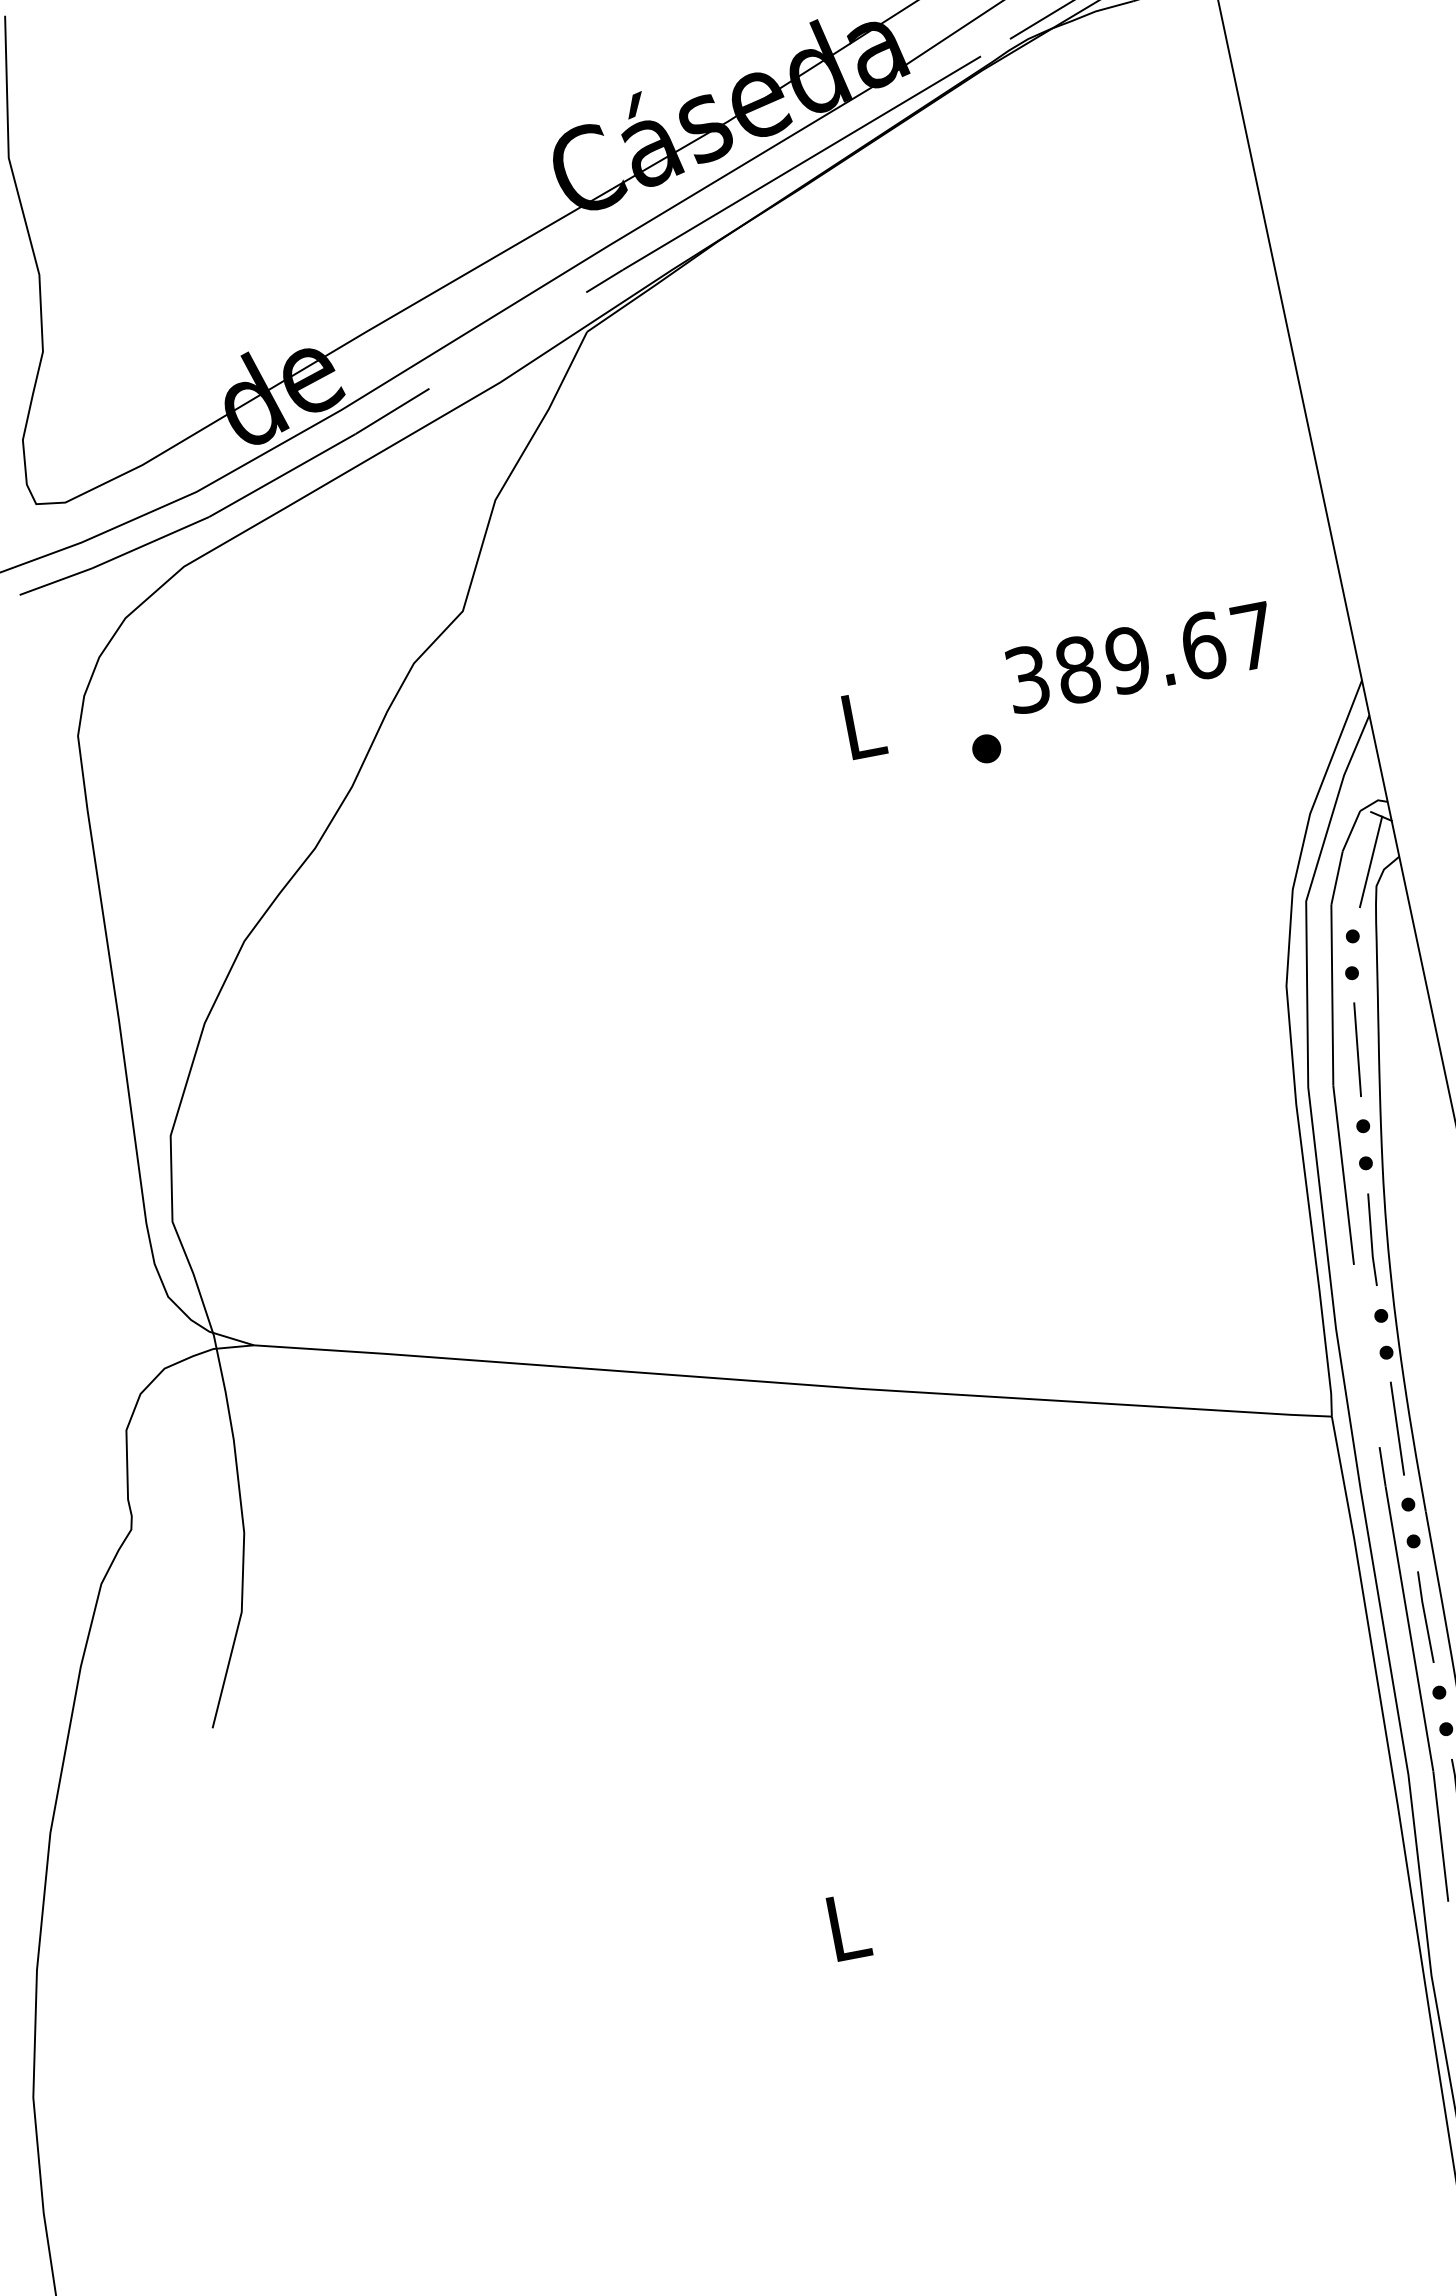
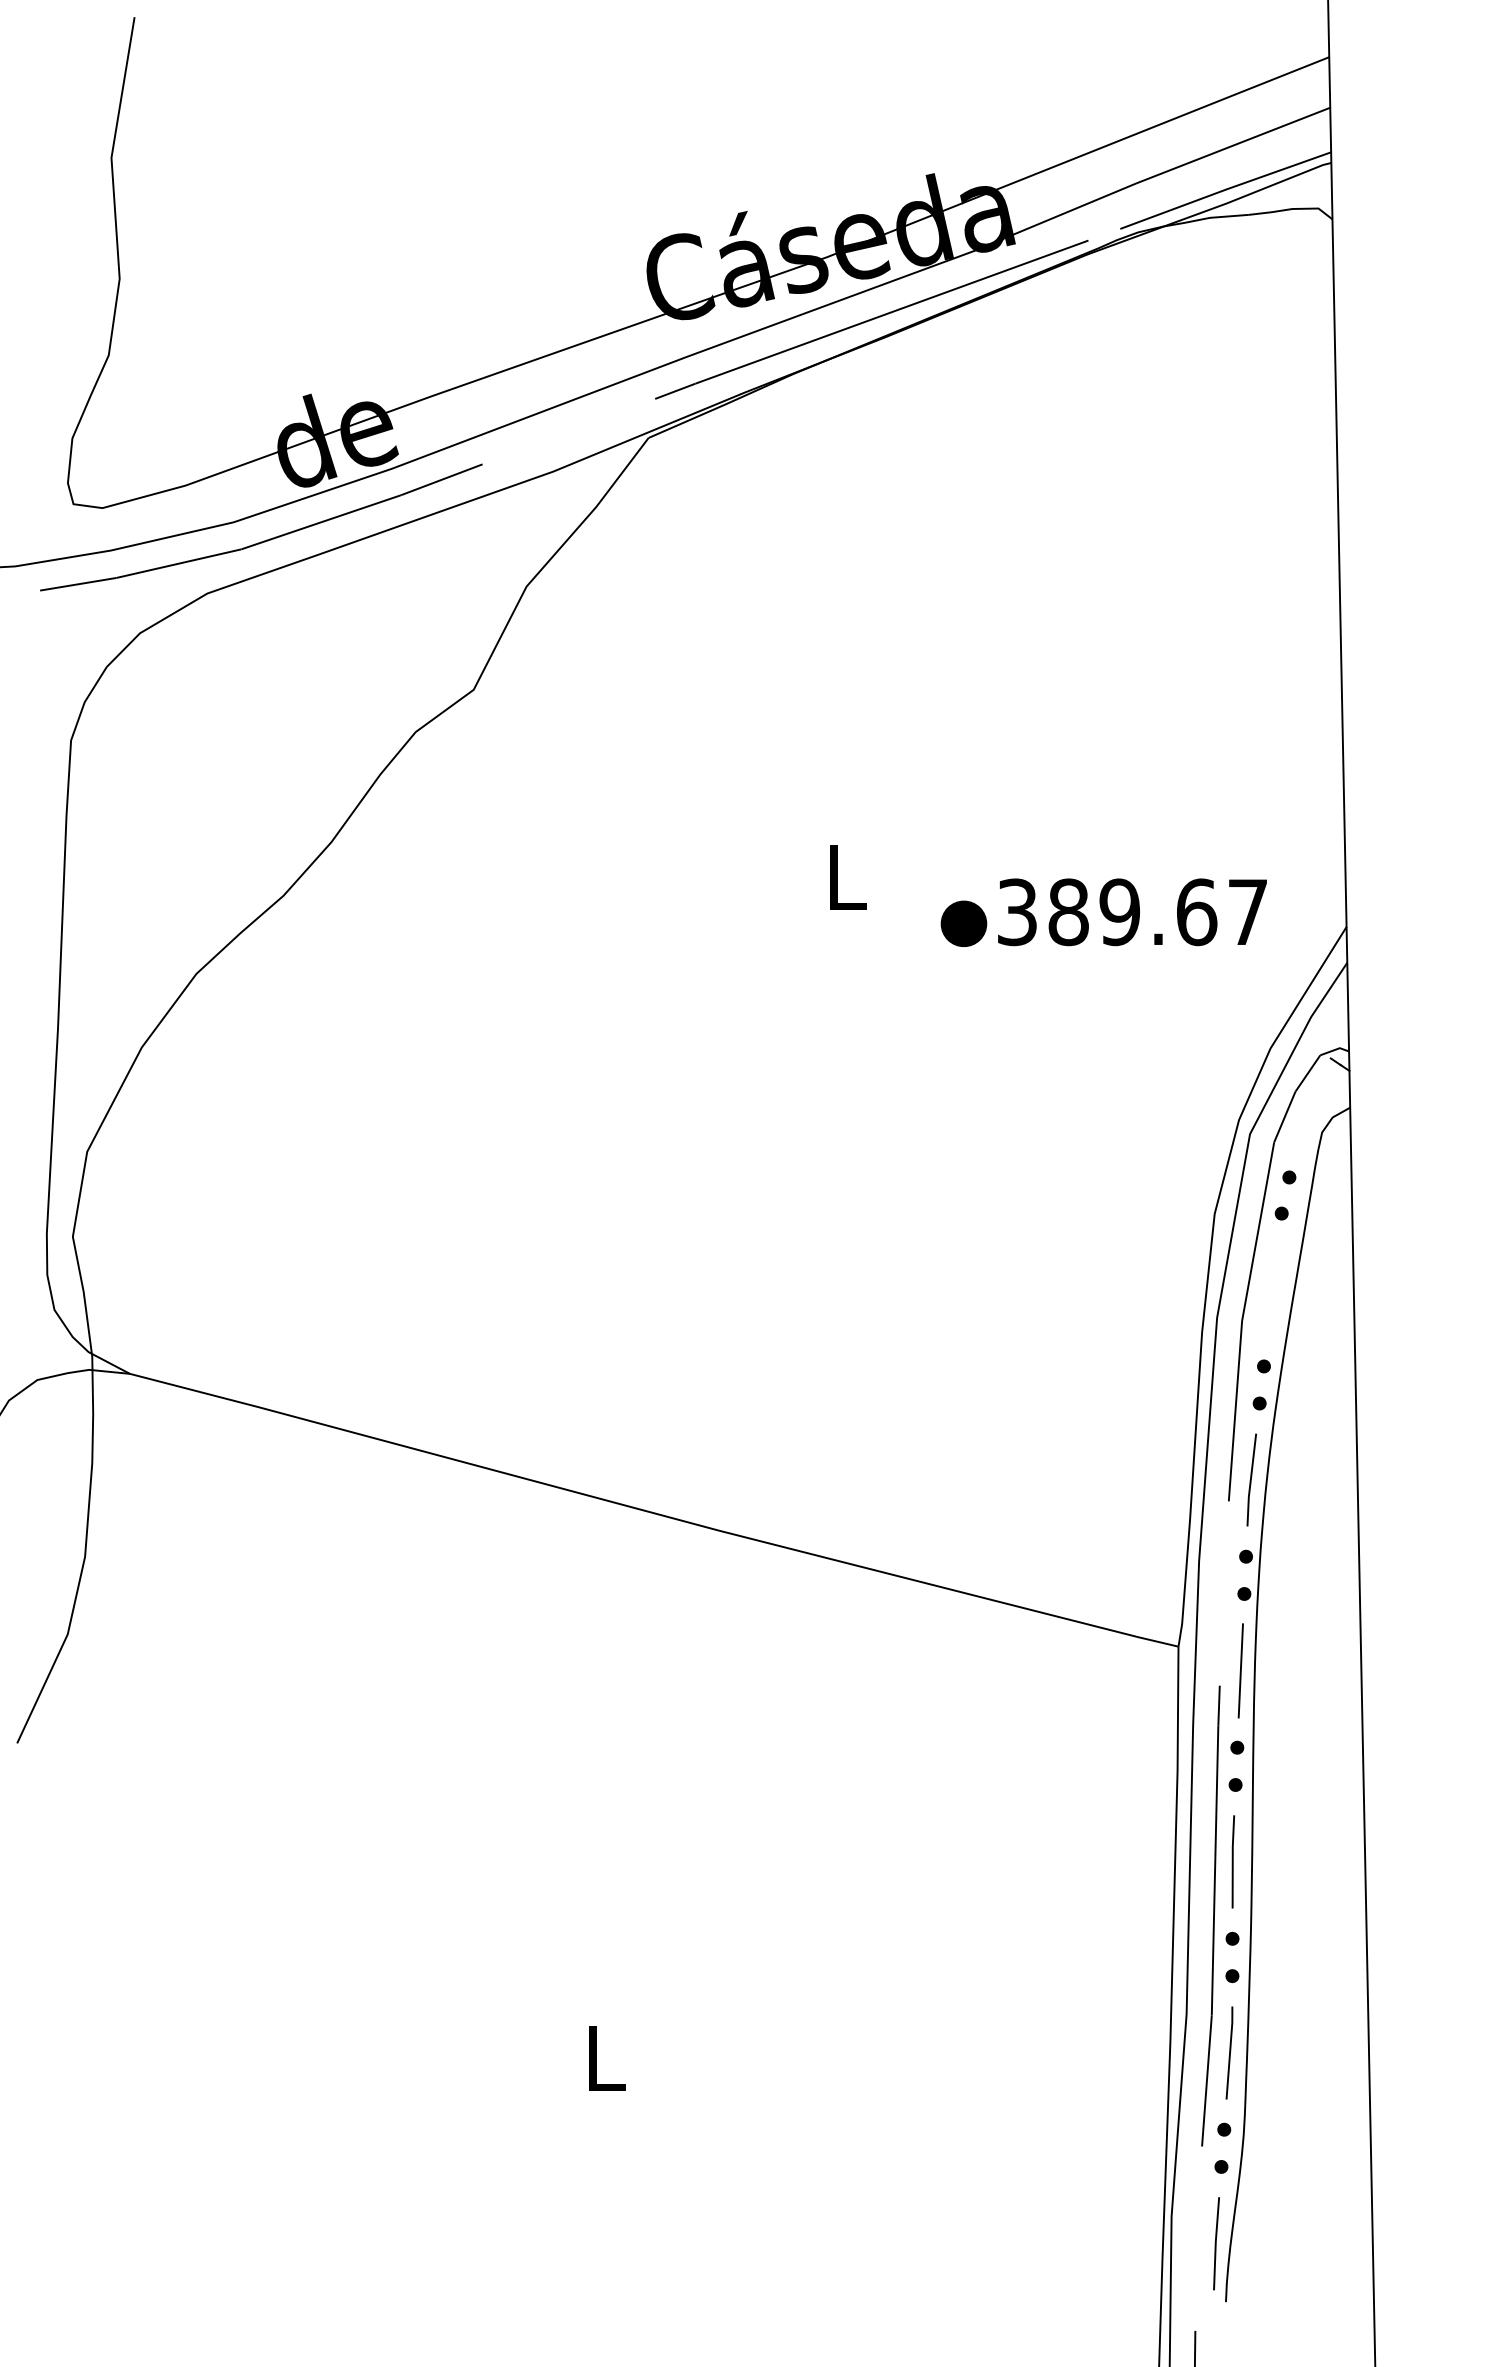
text: (1140, 658) -> (1132, 912), moved
part: (986, 748) -> (963, 923), size x1.6
line: (1370, 862) -> (1320, 1107), removed
line: (1357, 1049) -> (1272, 1289), removed

